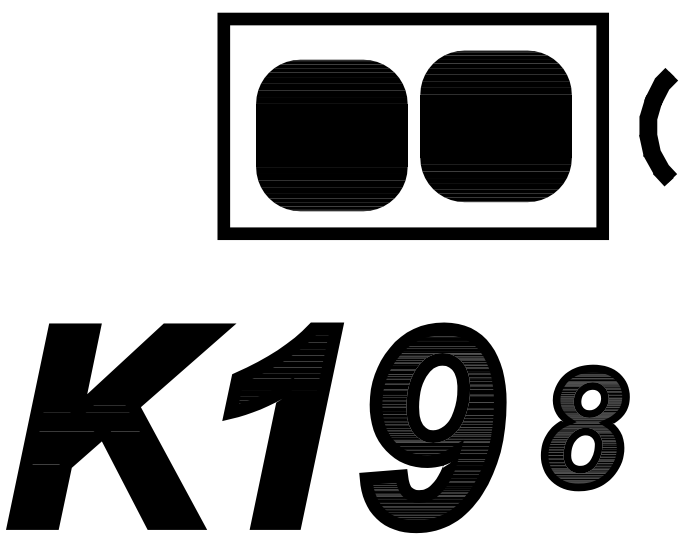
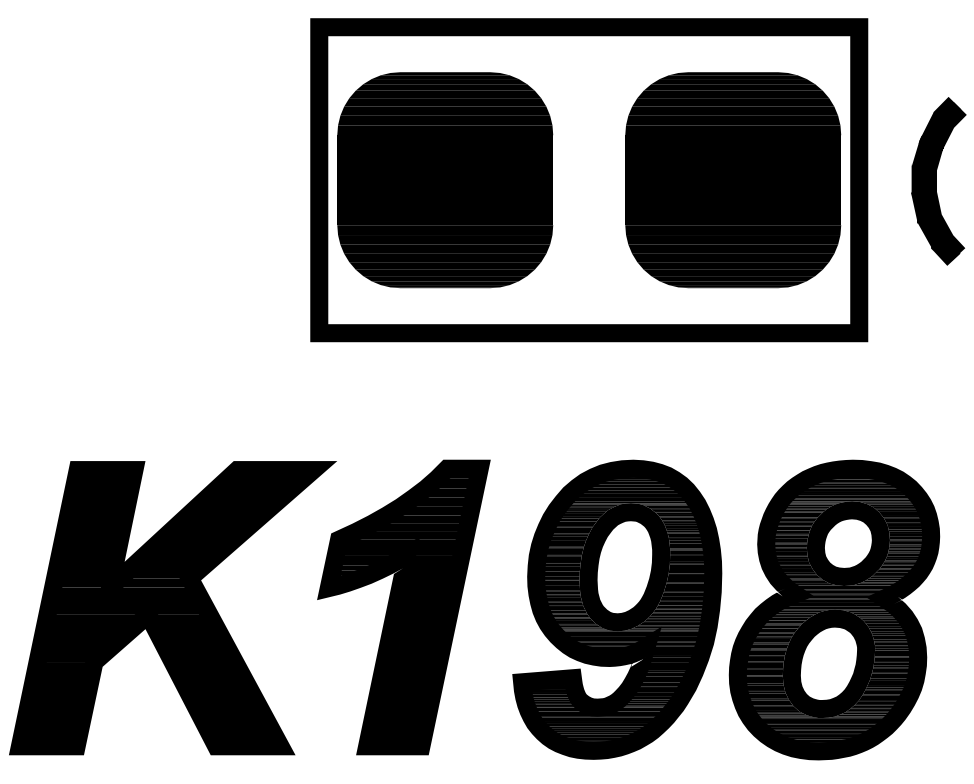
part: (496, 126) -> (733, 180), moved
part: (332, 135) -> (445, 180), moved
part: (585, 427) -> (834, 609), size x1.67

